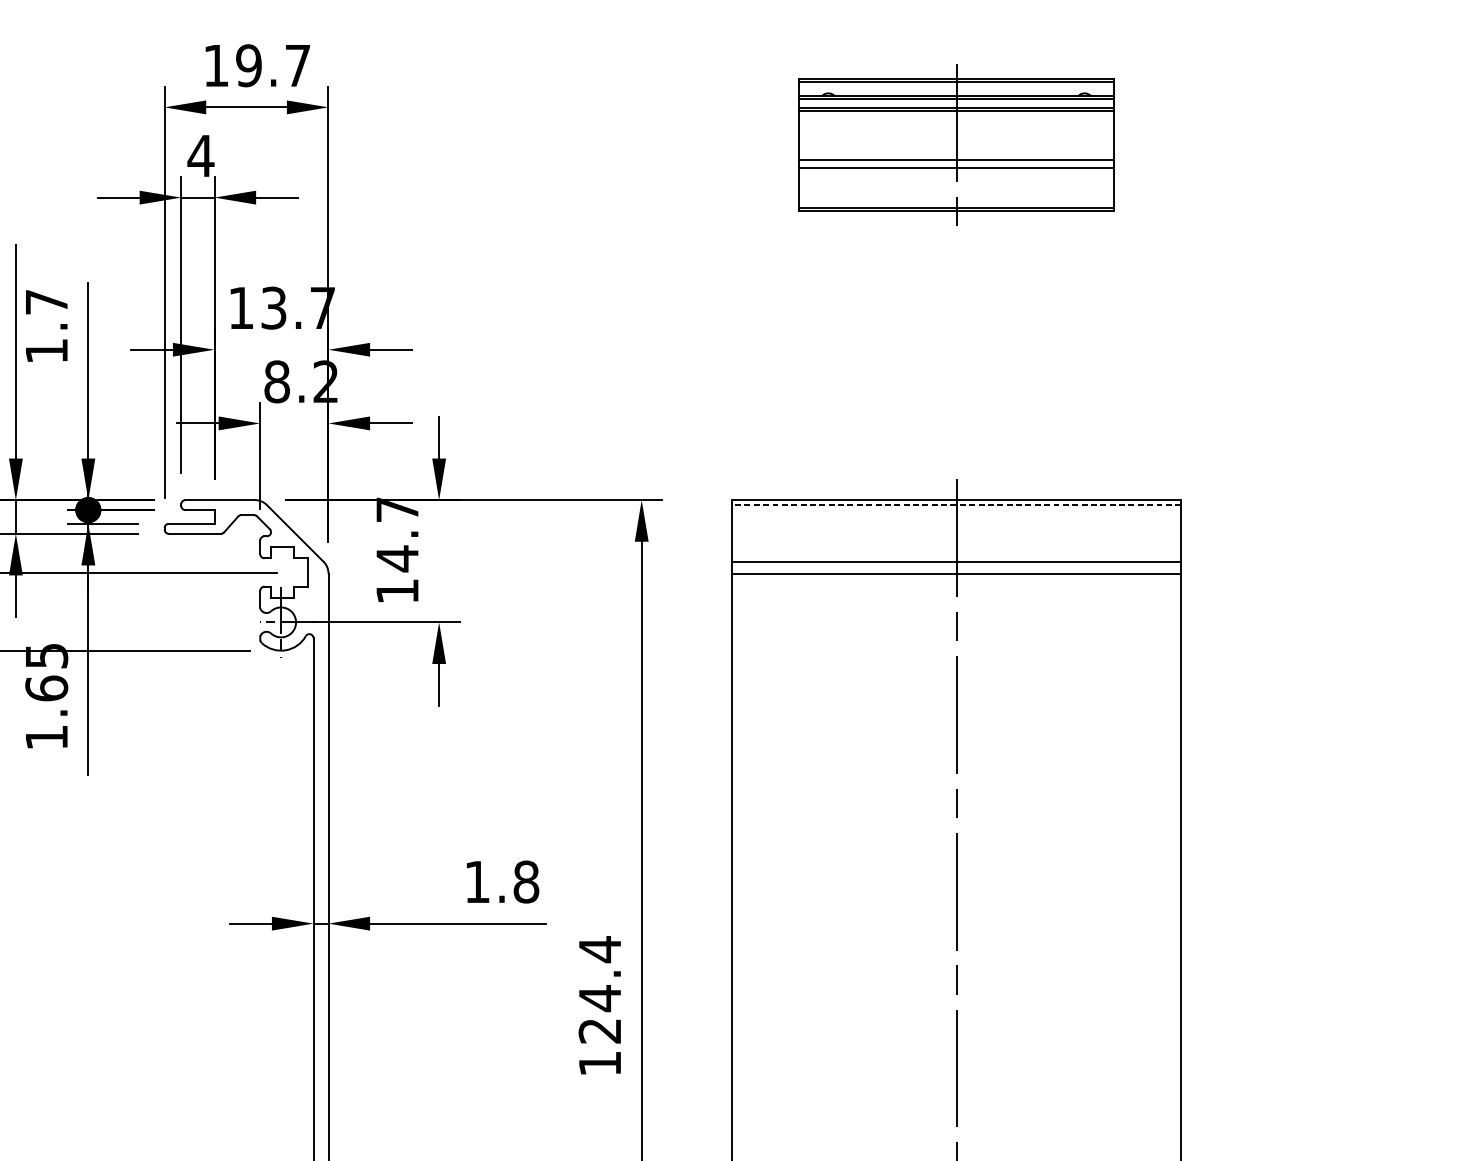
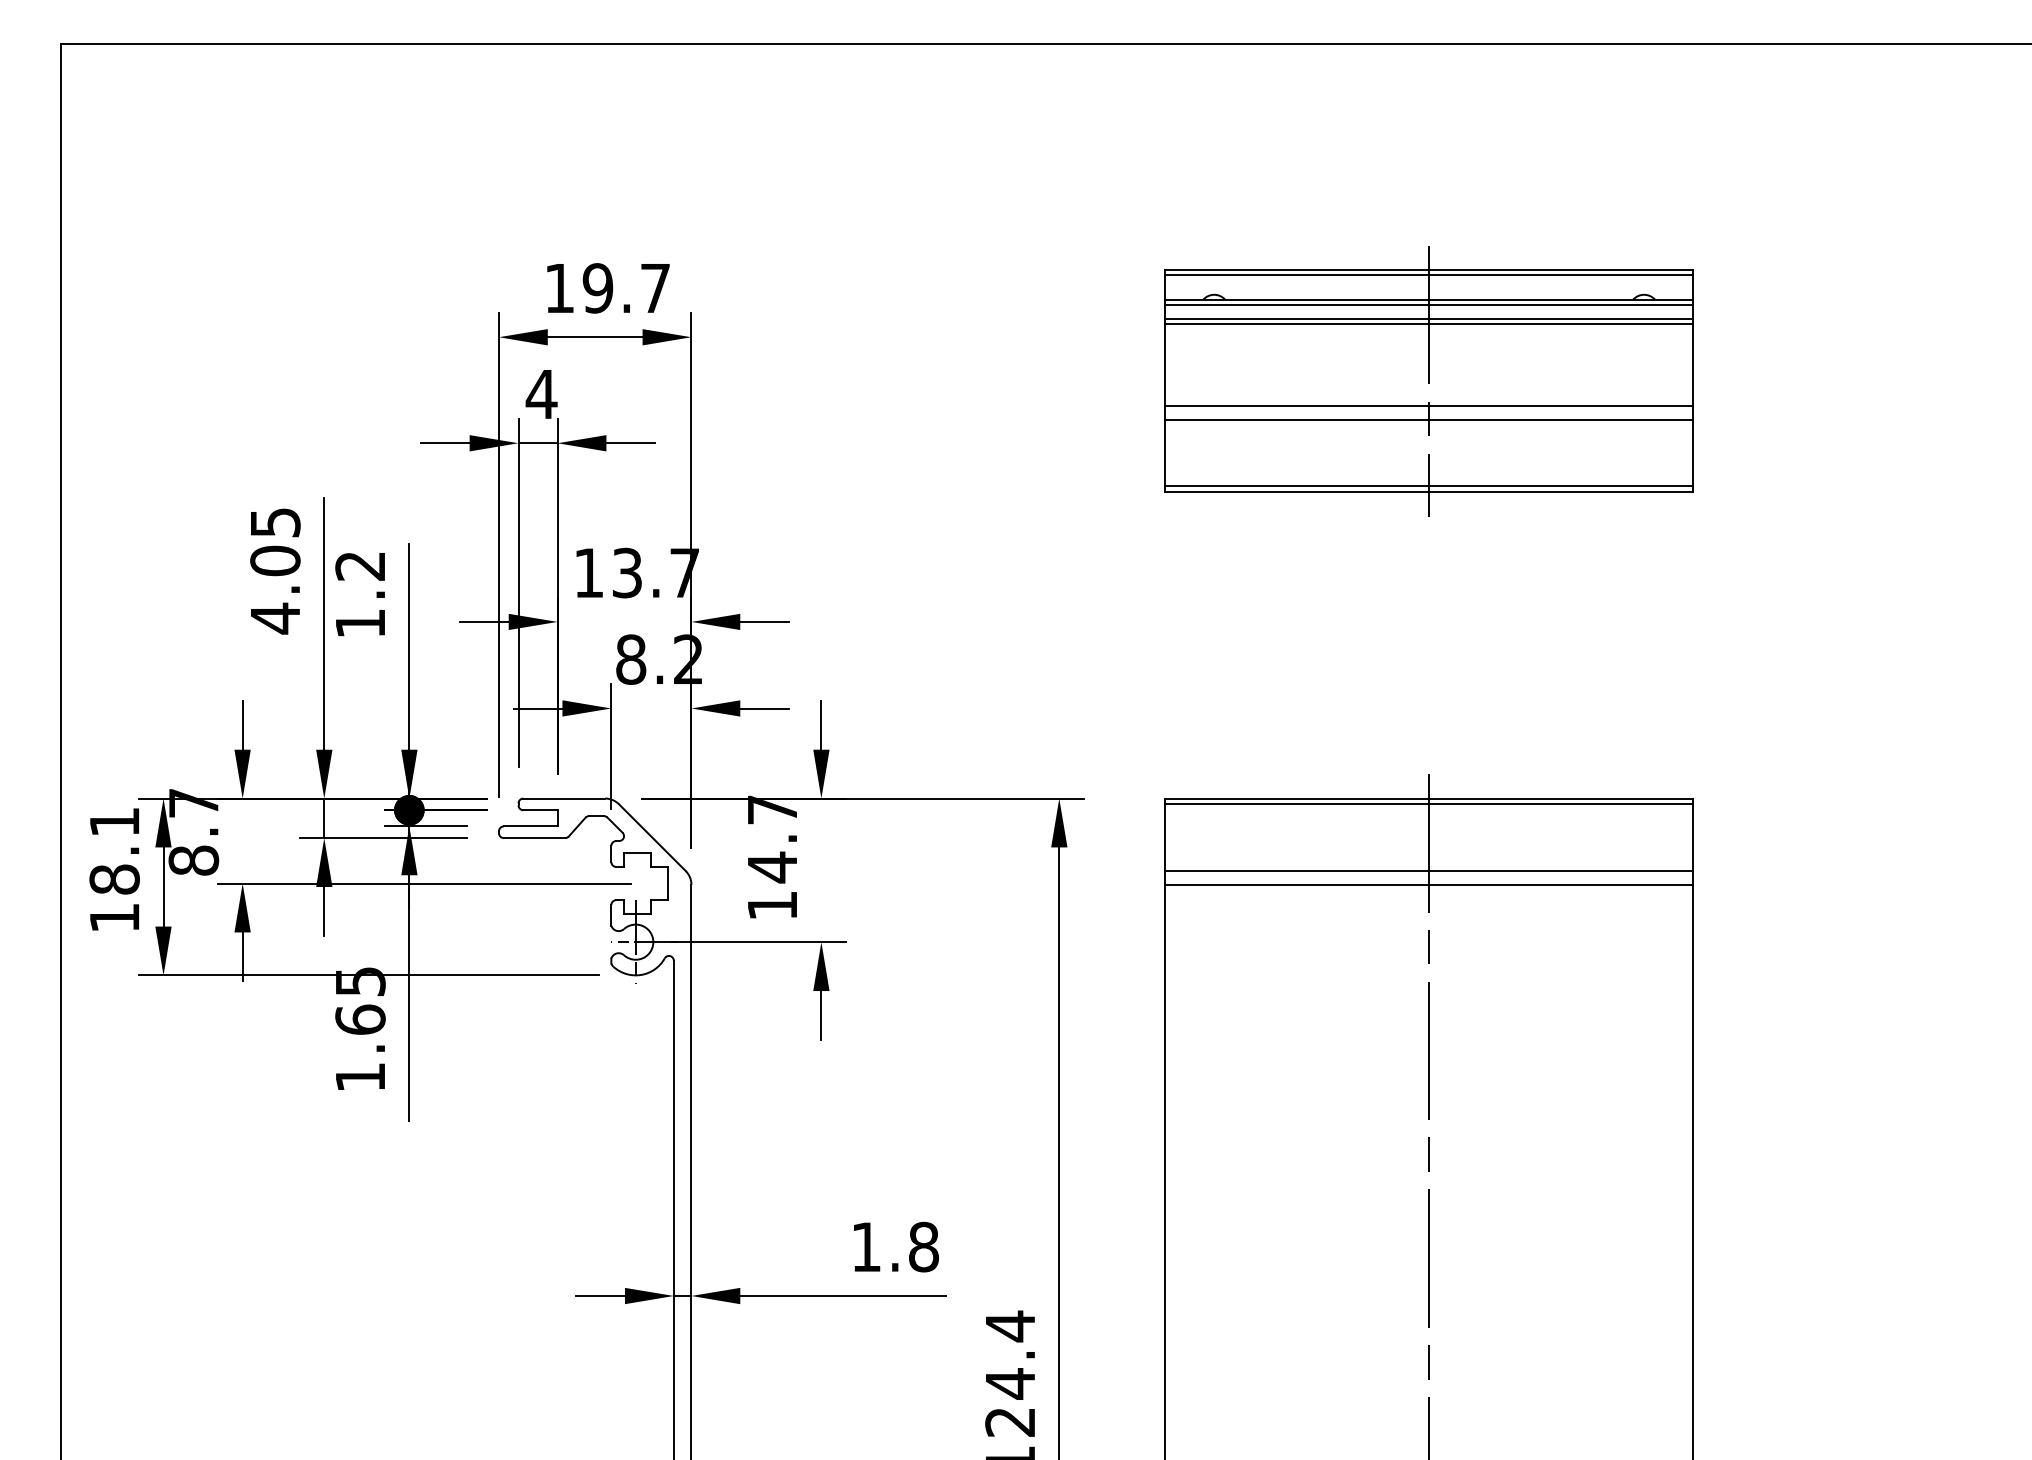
part: (956, 145) -> (1428, 381), size x1.43
text: (45, 302) -> (359, 566), 1.7 -> 1.2
line: (956, 505) -> (1429, 804), dashed -> solid

